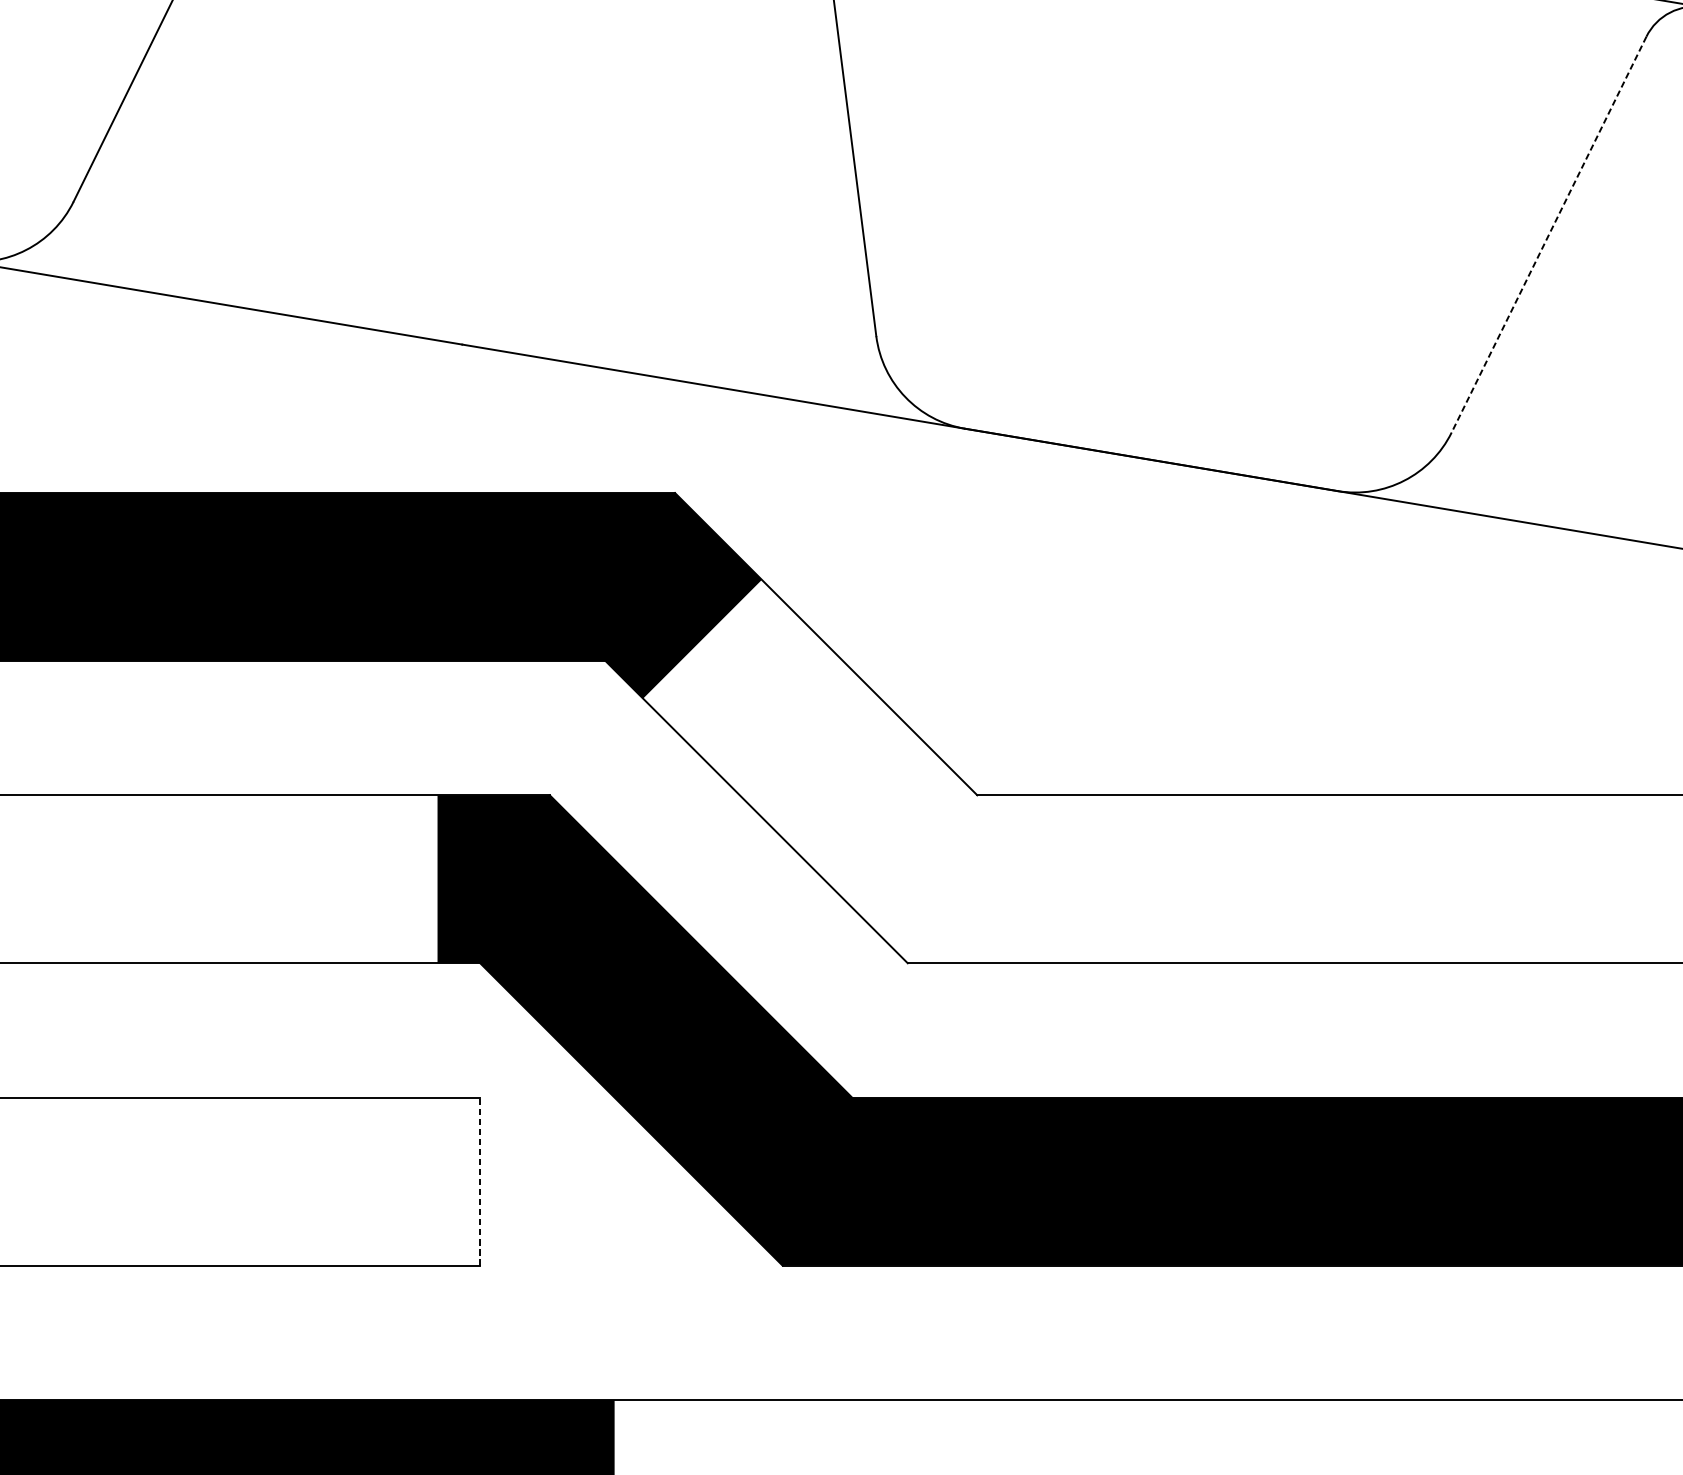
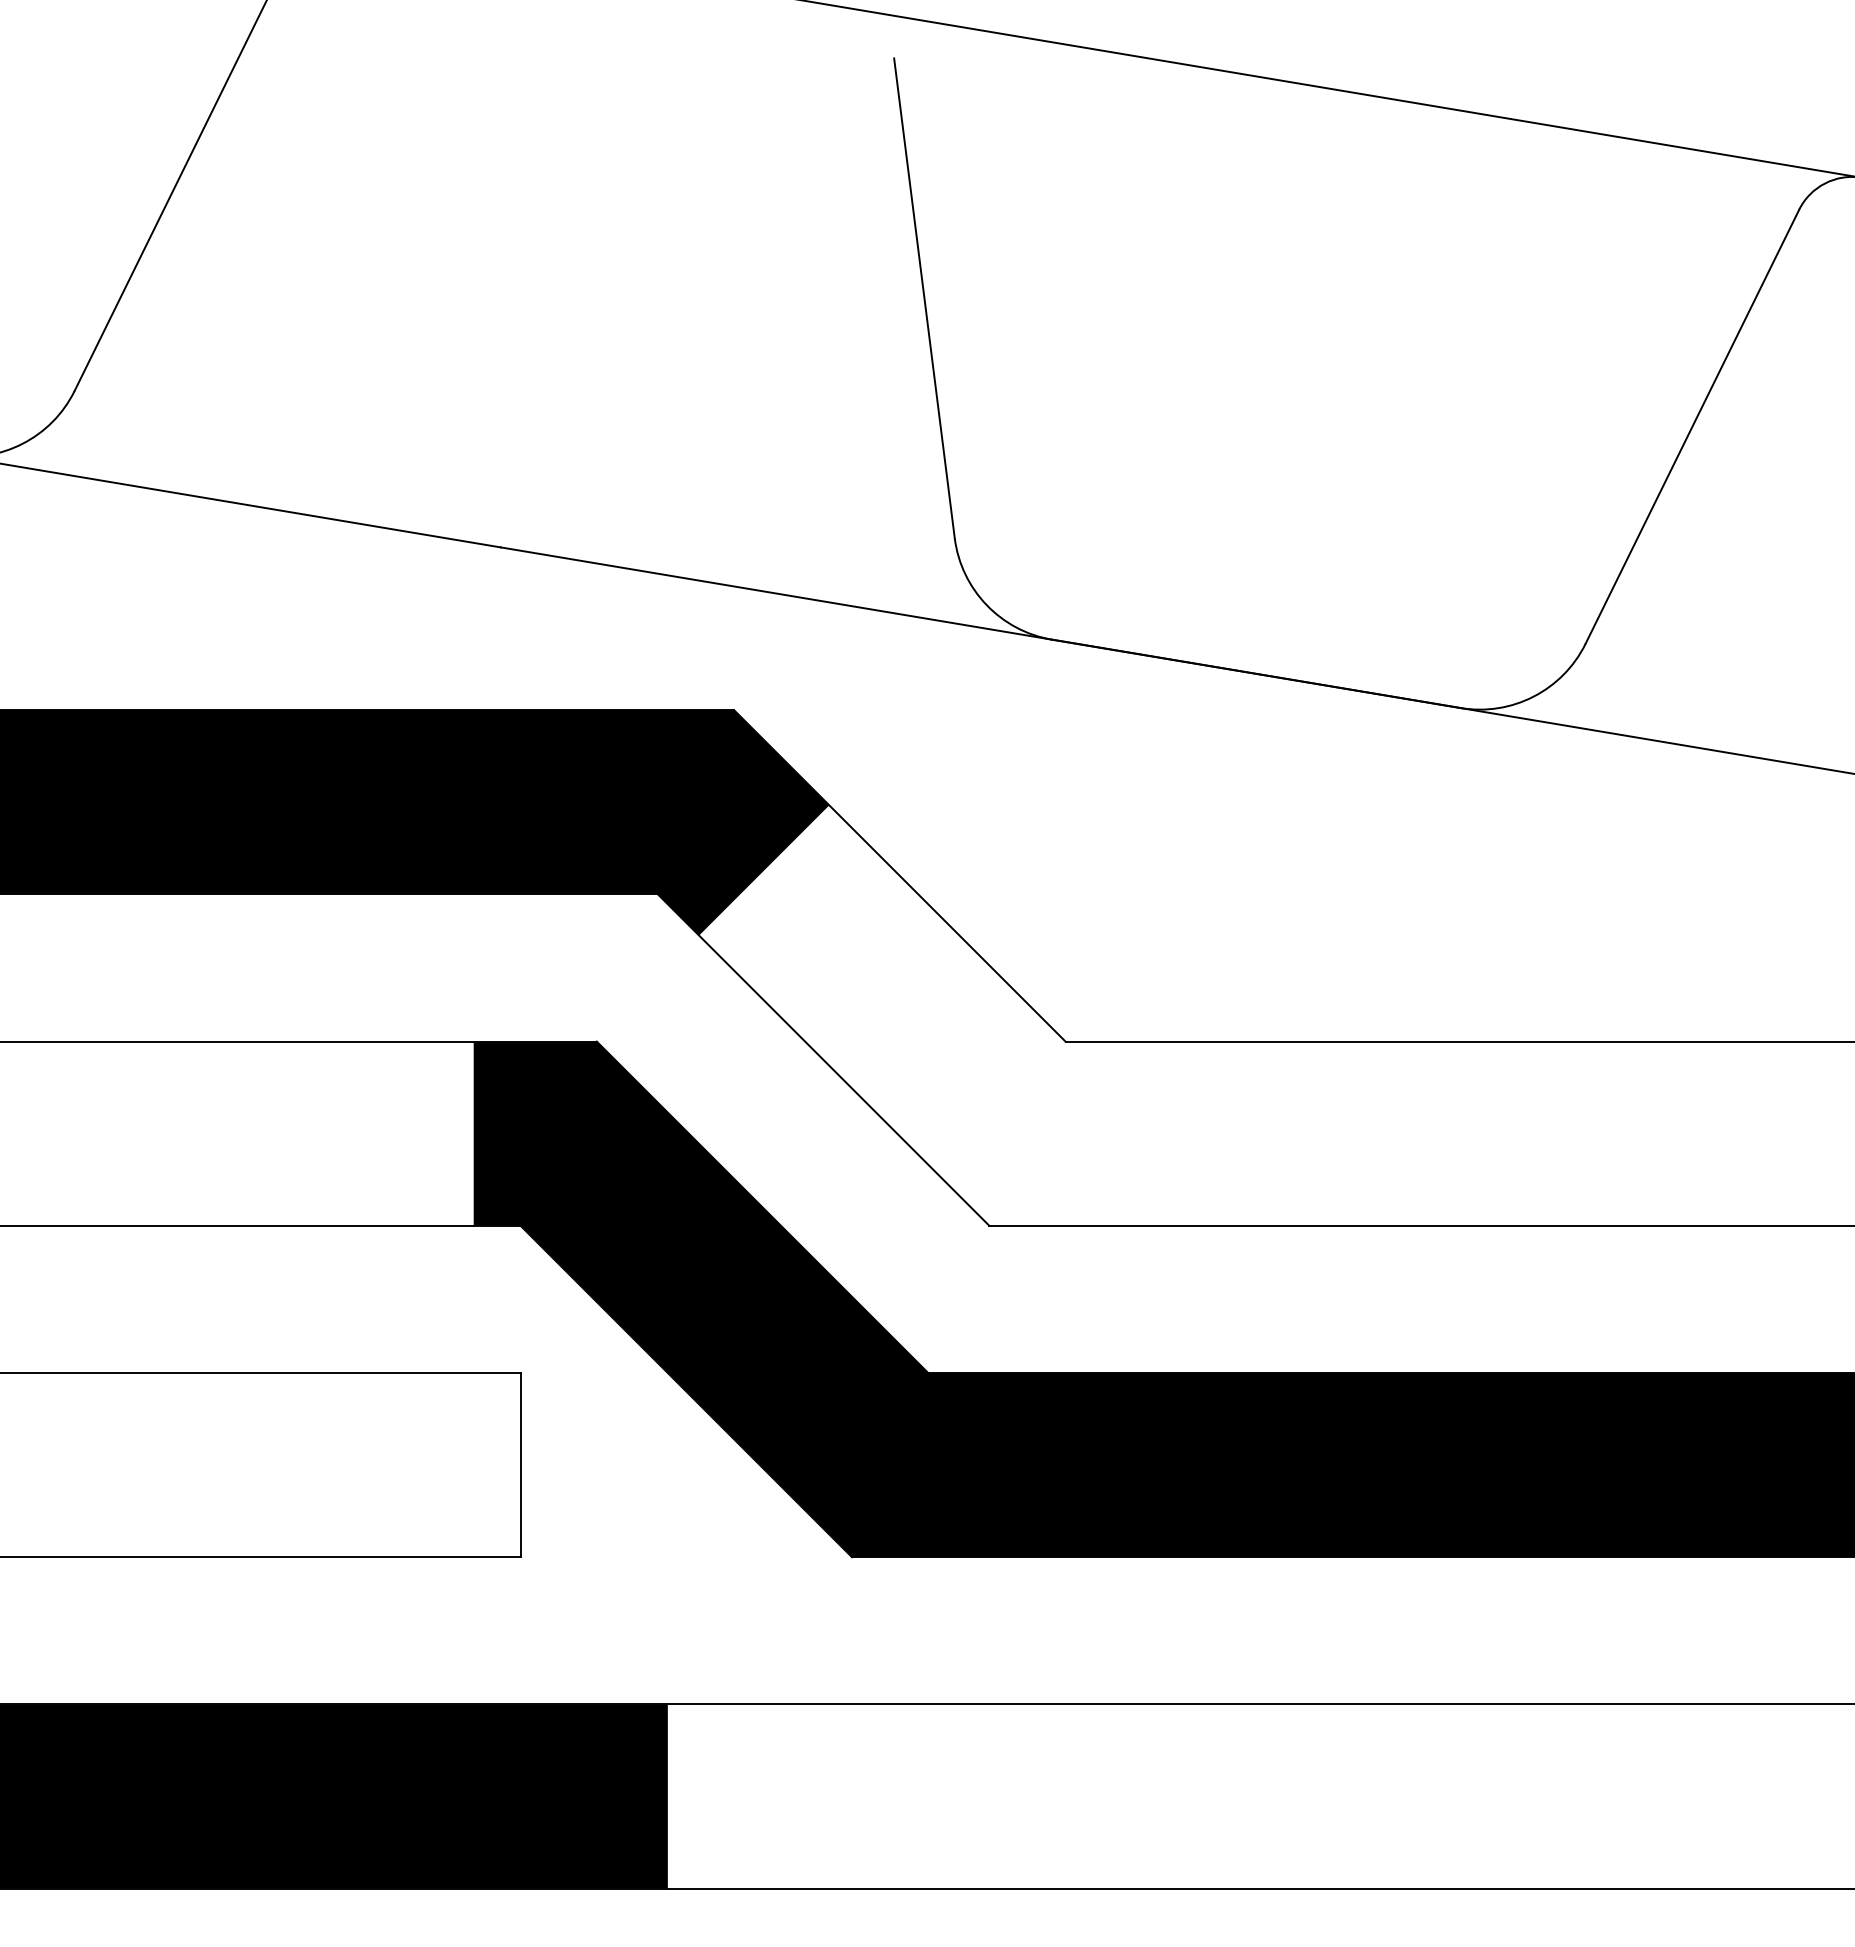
line: (1549, 234) -> (1692, 426), dashed -> solid
line: (480, 1181) -> (520, 1464), dashed -> solid

